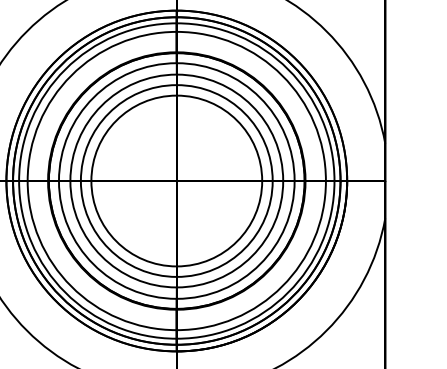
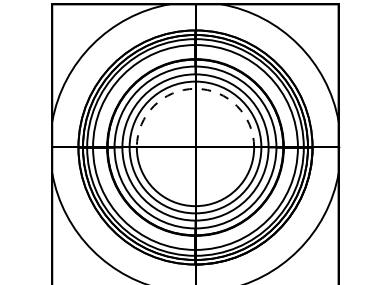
arc: (176, 95) -> (195, 88), solid -> dashed

